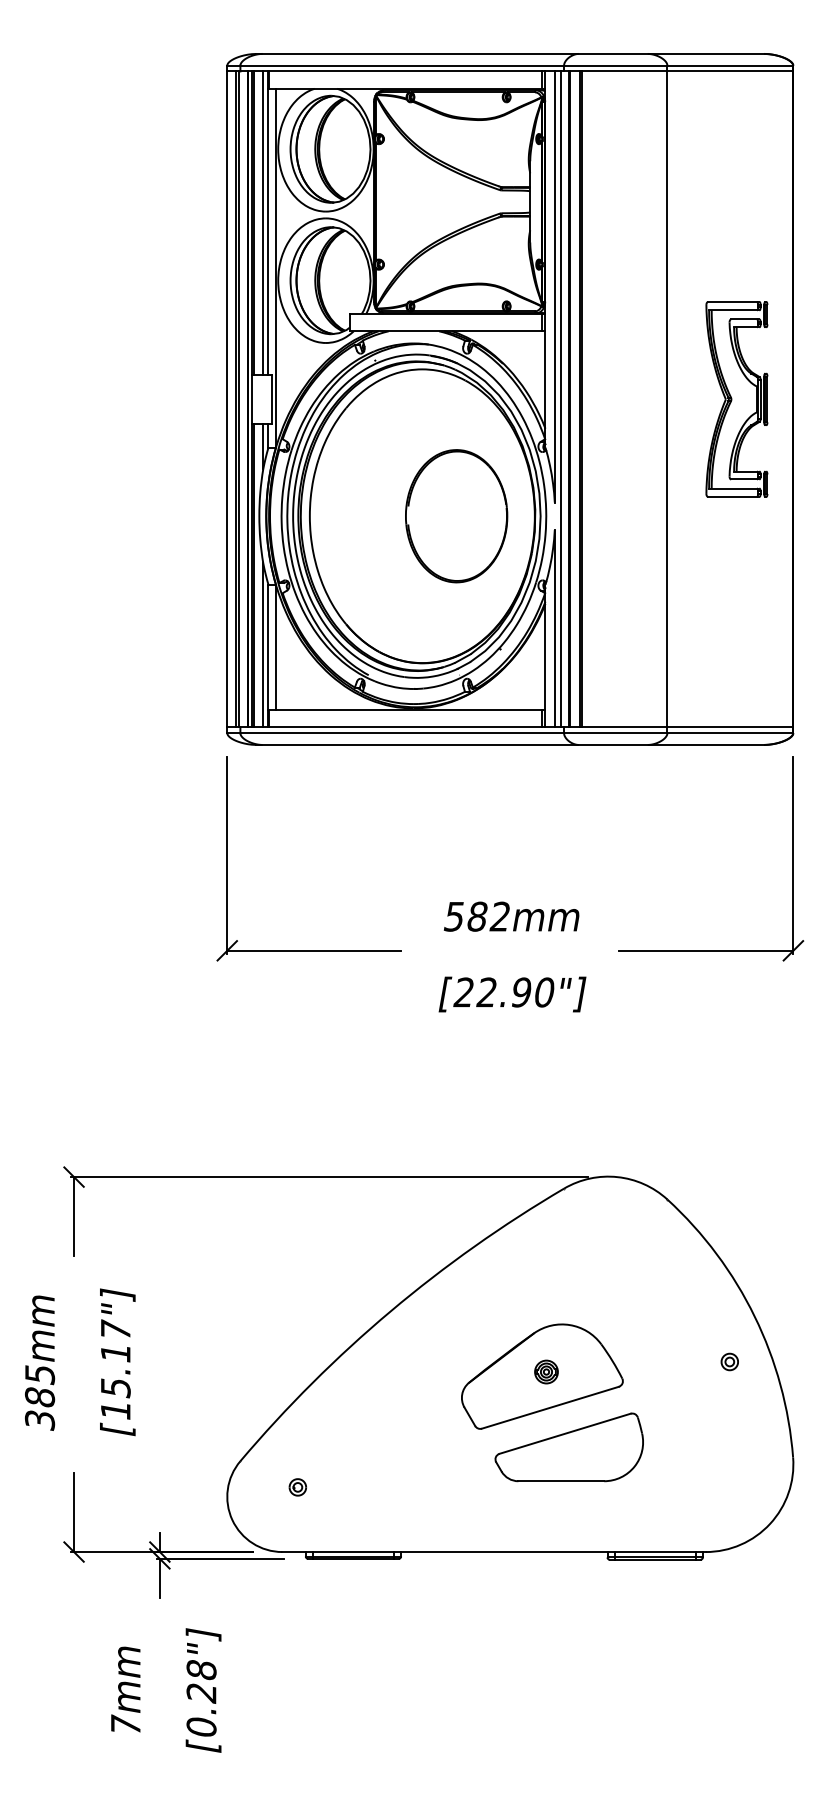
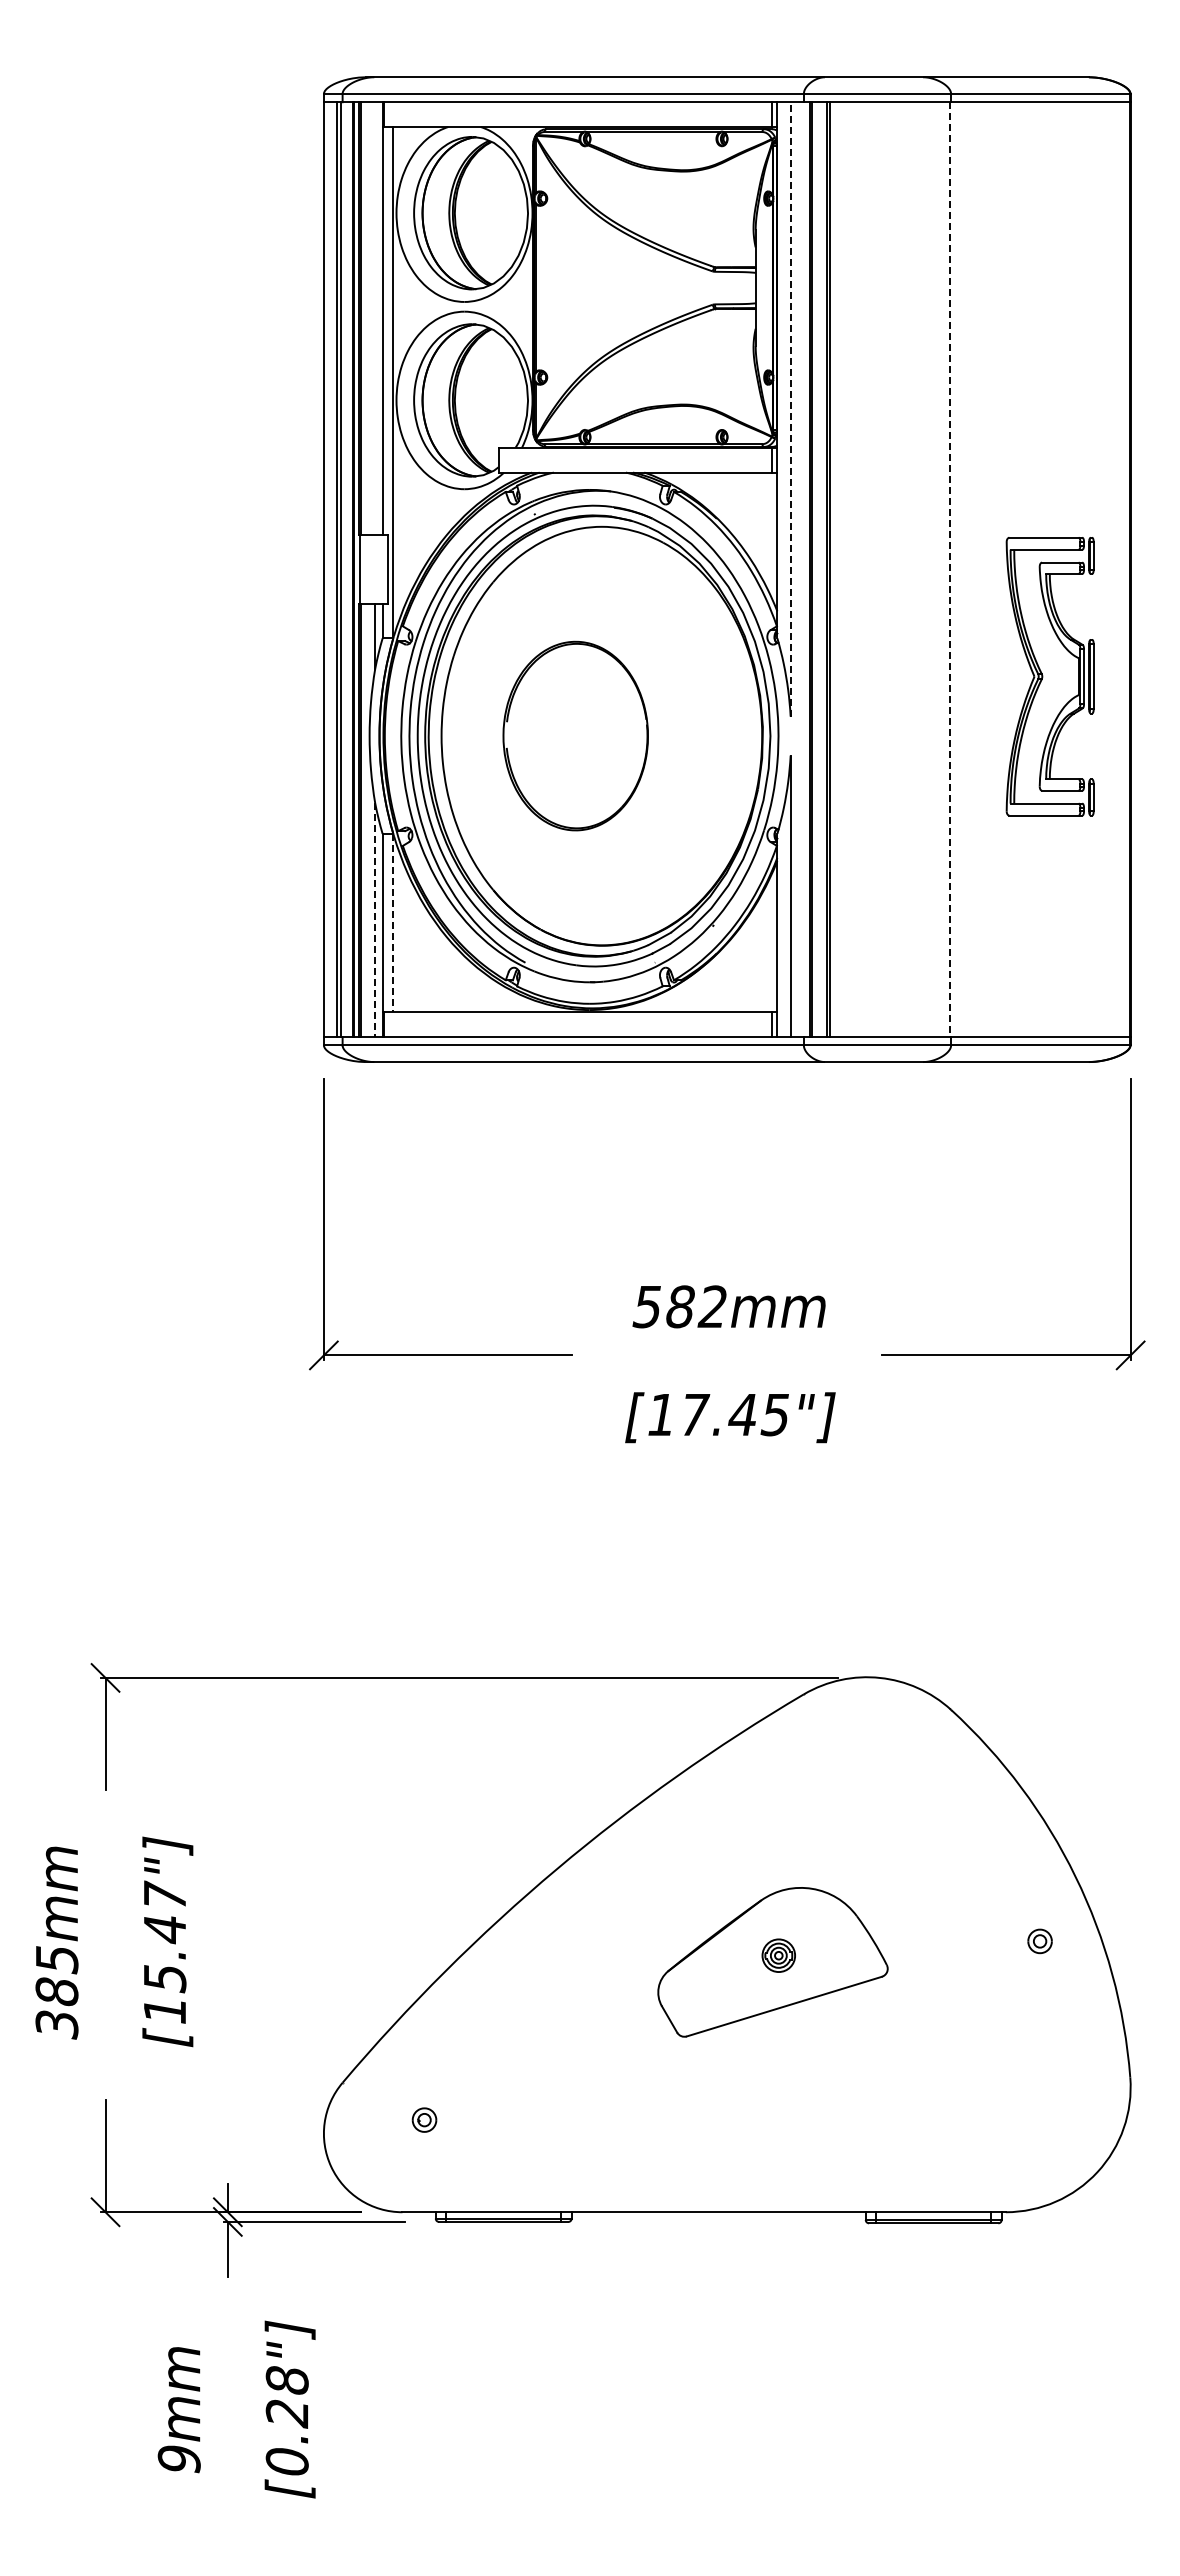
line: (263, 223) -> (375, 318), removed
line: (554, 286) -> (790, 408), solid -> dashed
line: (561, 399) -> (799, 569), removed
part: (736, 399) -> (1049, 676), moved
line: (666, 400) -> (949, 570), solid -> dashed
part: (456, 515) -> (575, 735), moved
line: (263, 645) -> (375, 920), solid -> dashed
line: (276, 647) -> (393, 923), solid -> dashed
text: (503, 992) -> (717, 1414), [22.90"] -> [17.45"]
text: (115, 1354) -> (164, 1930), [15.17"] -> [15.47"]
part: (569, 1446) -> (811, 2062), removed
text: (125, 1724) -> (178, 2458), 7mm -> 9mm

